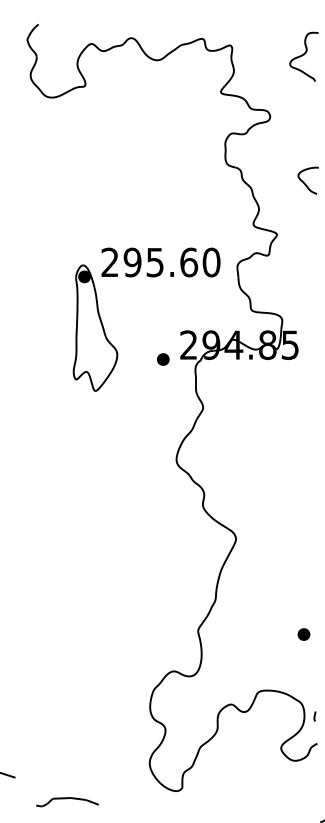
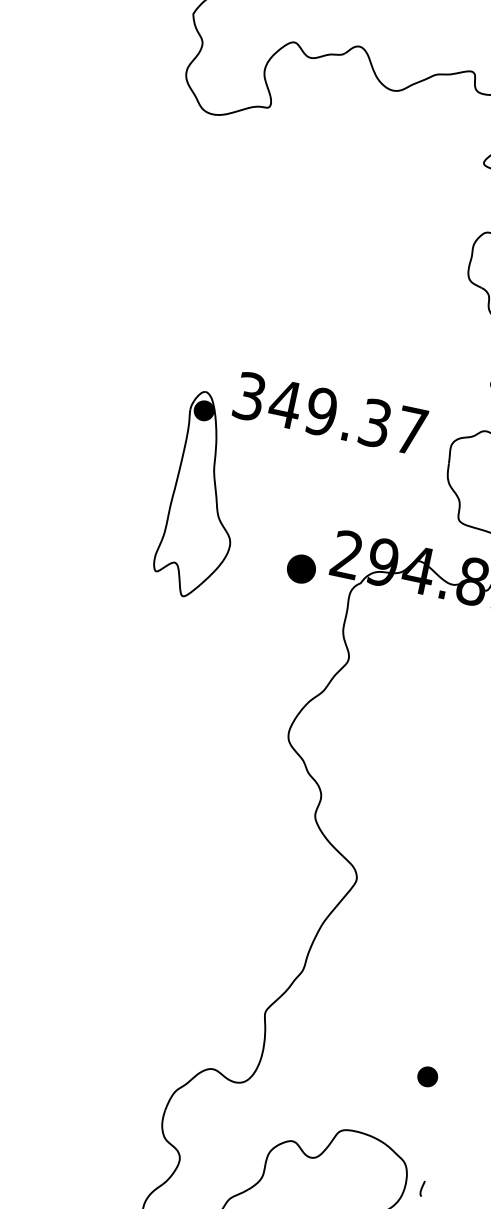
text: (160, 262) -> (329, 413), 295.60 -> 349.37
part: (163, 359) -> (301, 569), size x1.4
part: (303, 634) -> (426, 1076), moved

